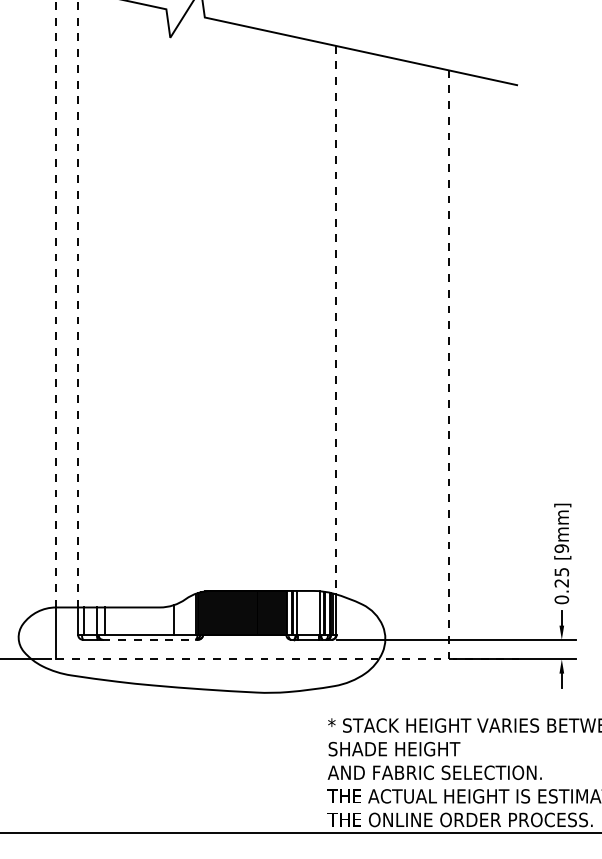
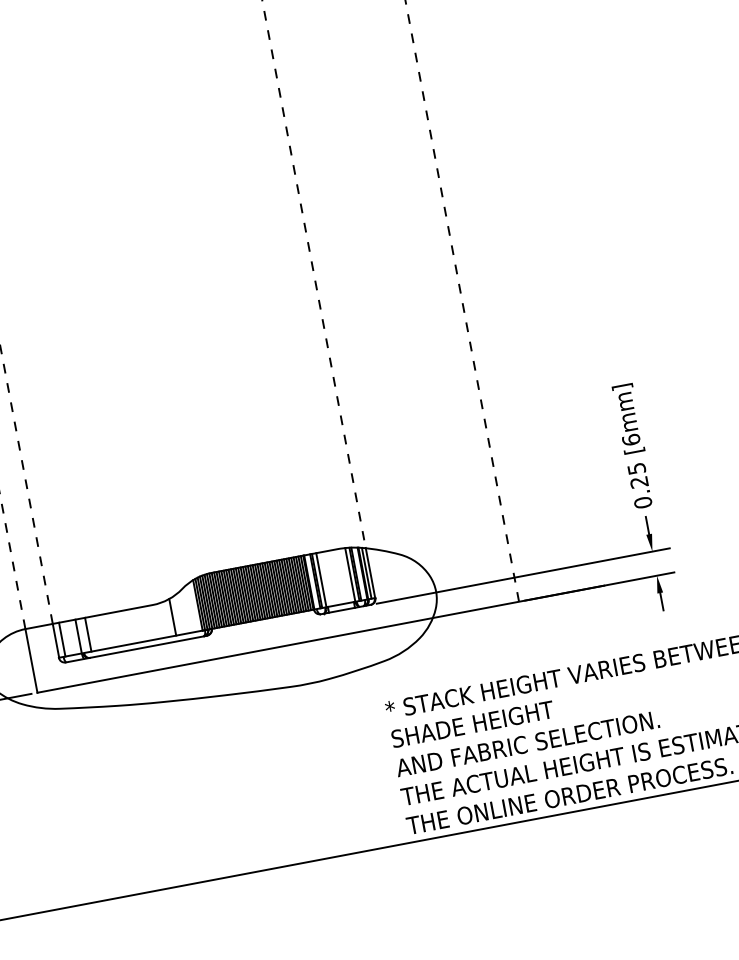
text: (561, 548) -> (630, 439), [9mm] -> [6mm]
line: (150, 639) -> (148, 646), dashed -> solid
line: (287, 659) -> (320, 639), dashed -> solid

